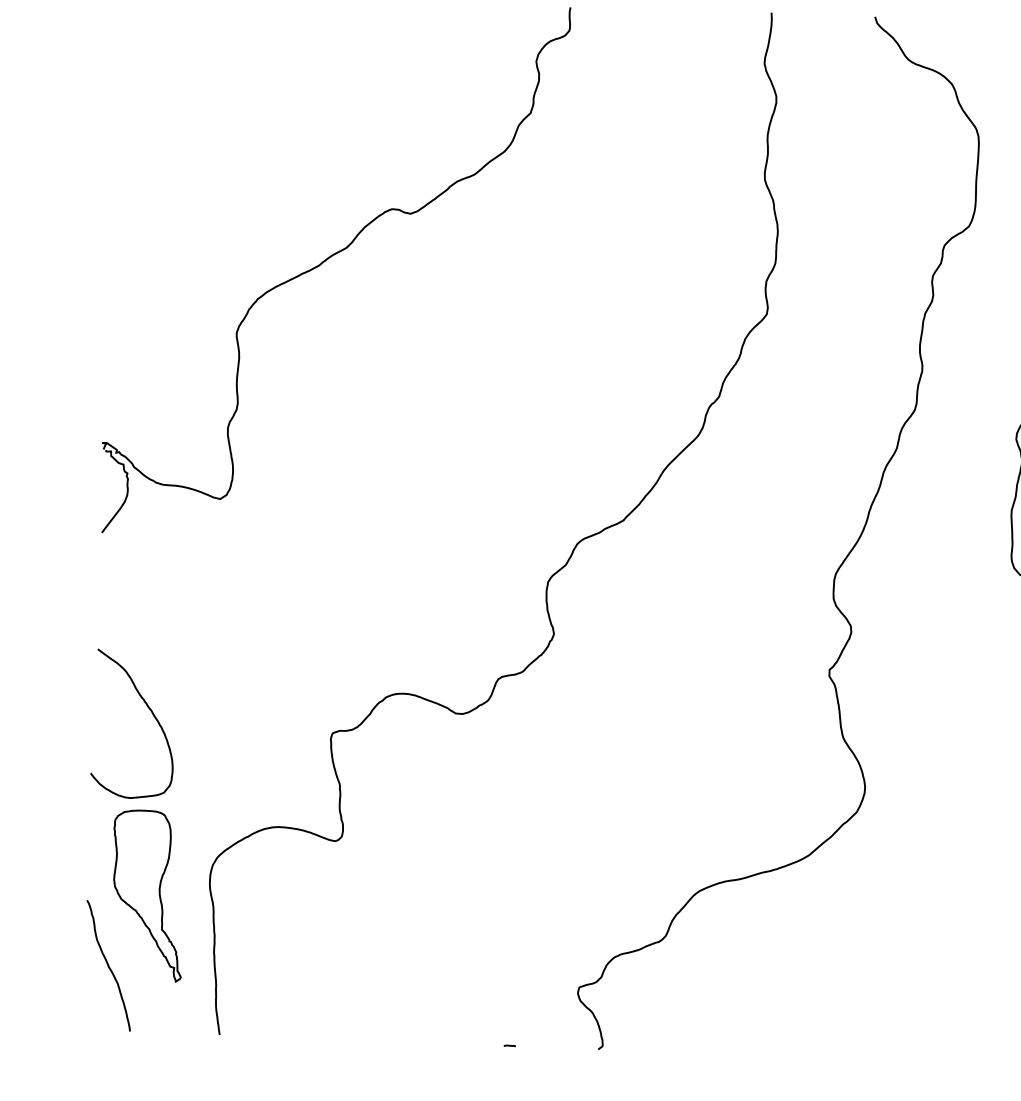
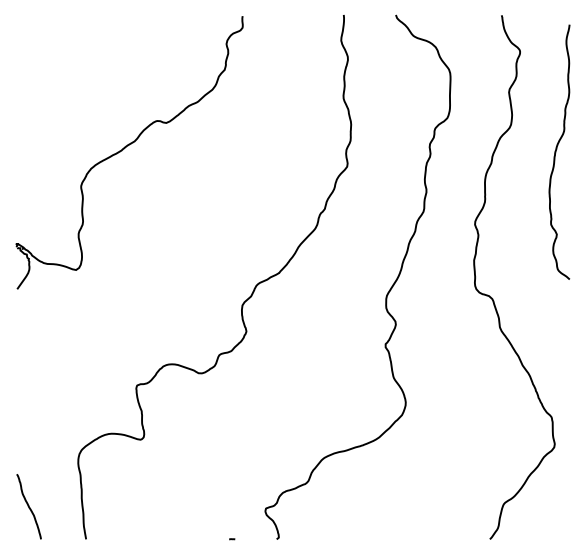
part: (139, 815) -> (41, 430), removed

